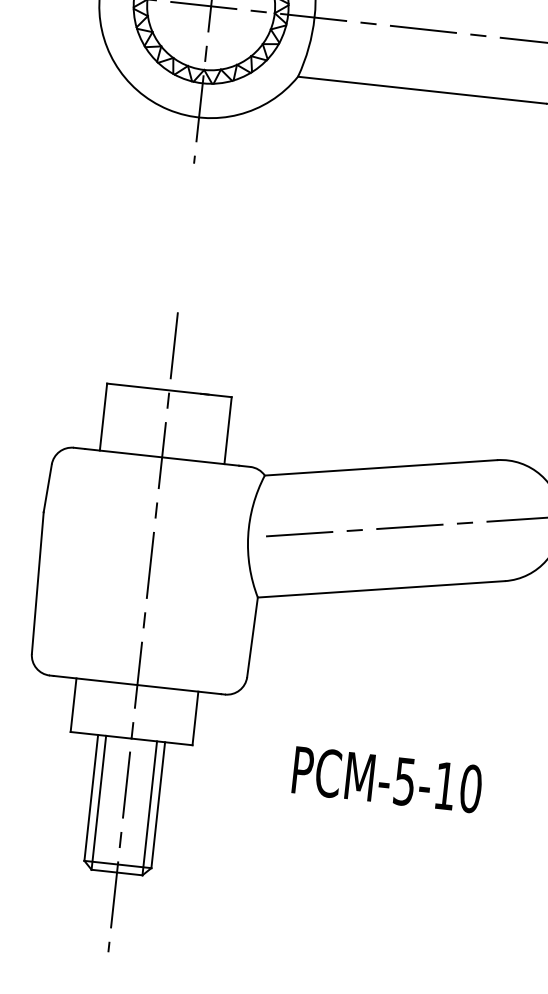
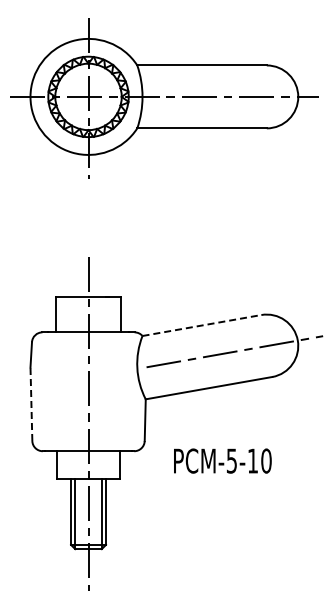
line: (381, 467) -> (202, 325), solid -> dashed
line: (37, 583) -> (31, 404), solid -> dashed
text: (386, 778) -> (222, 460), moved

